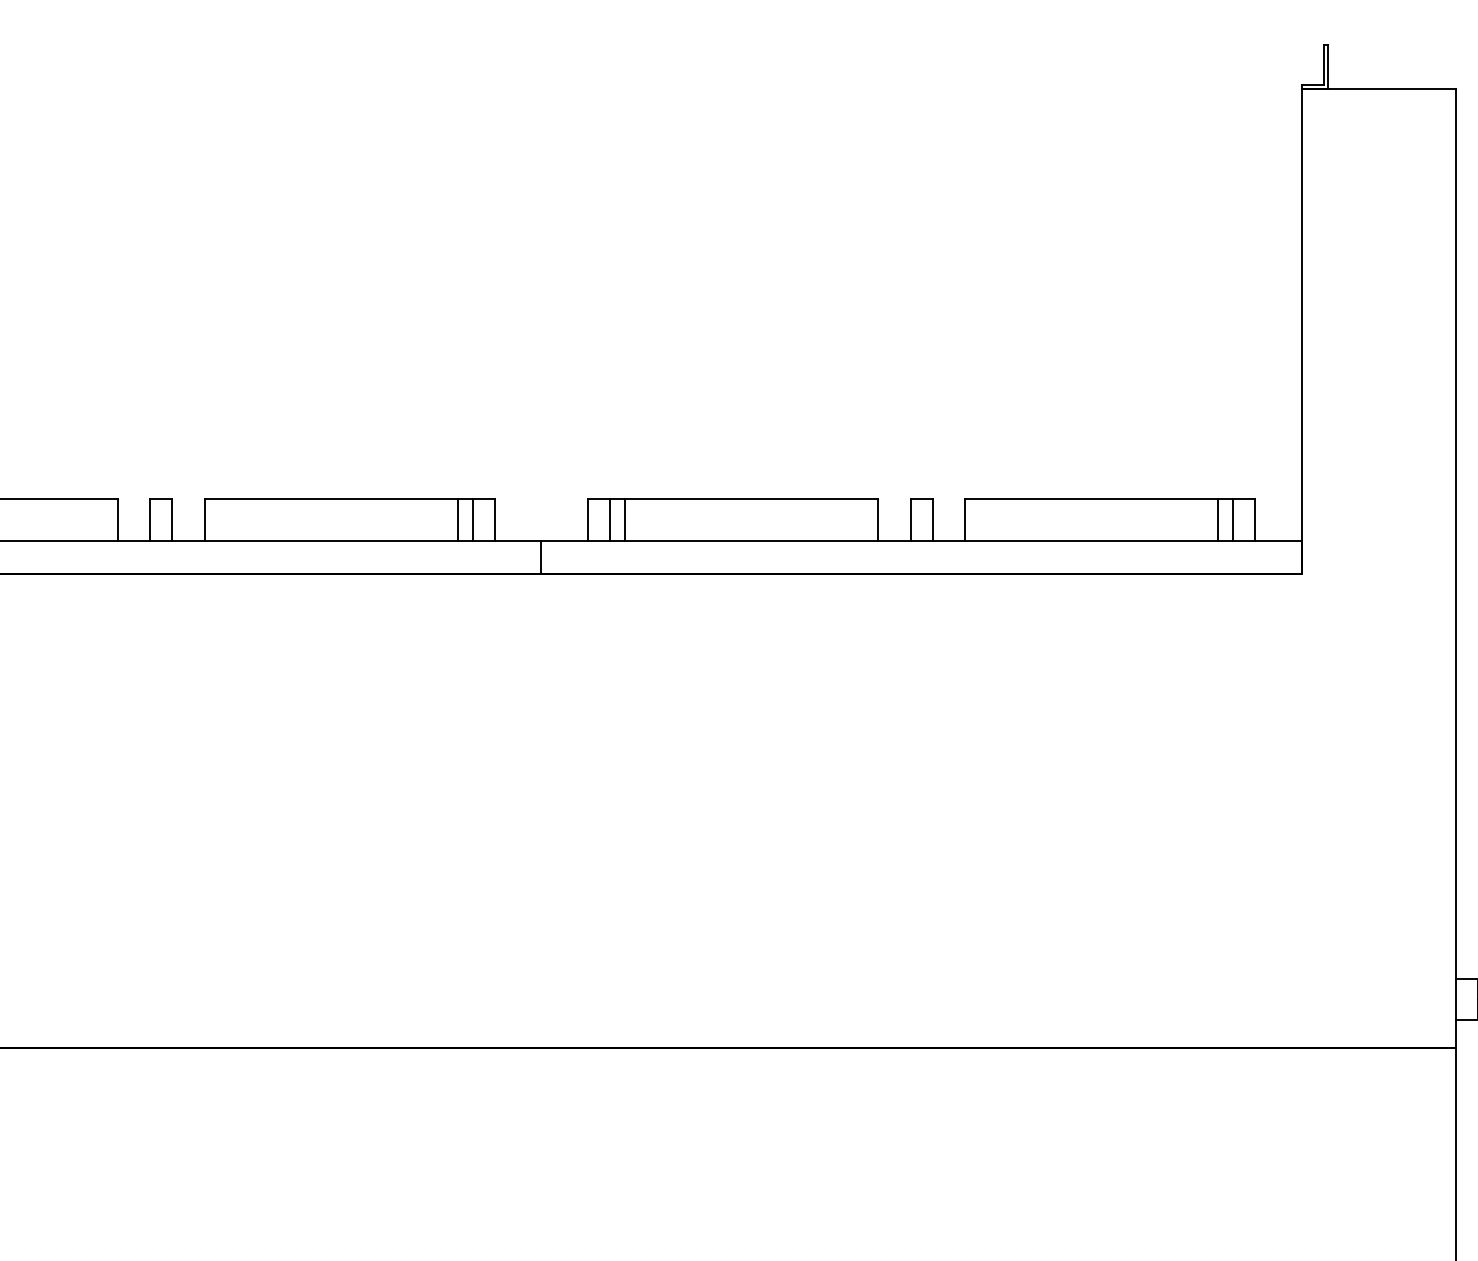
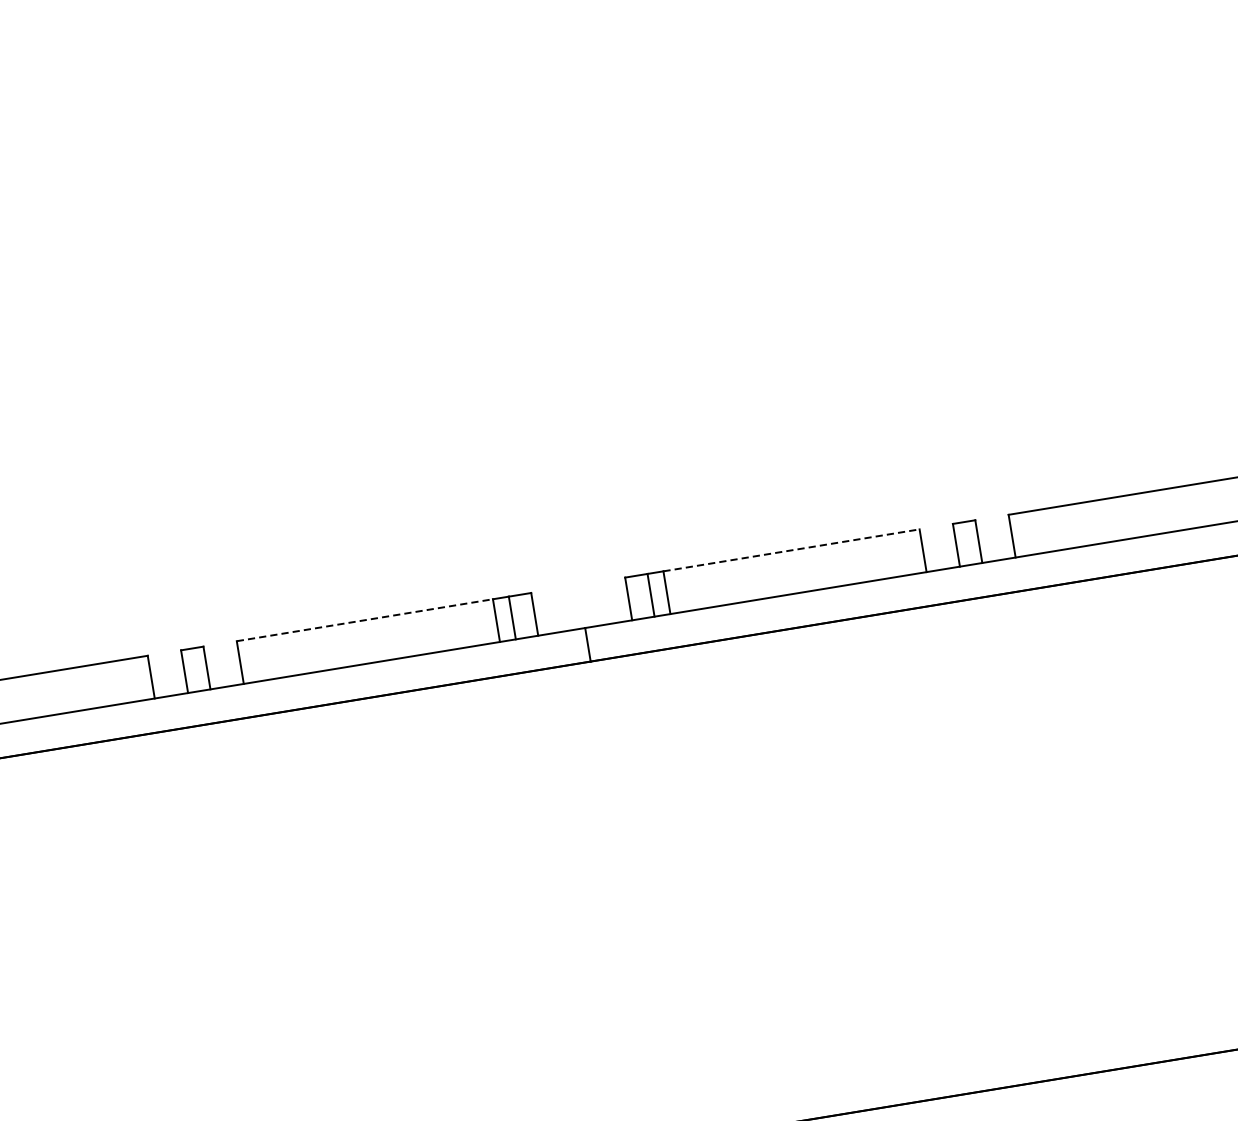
line: (331, 498) -> (364, 619), solid -> dashed
line: (752, 498) -> (792, 549), solid -> dashed

